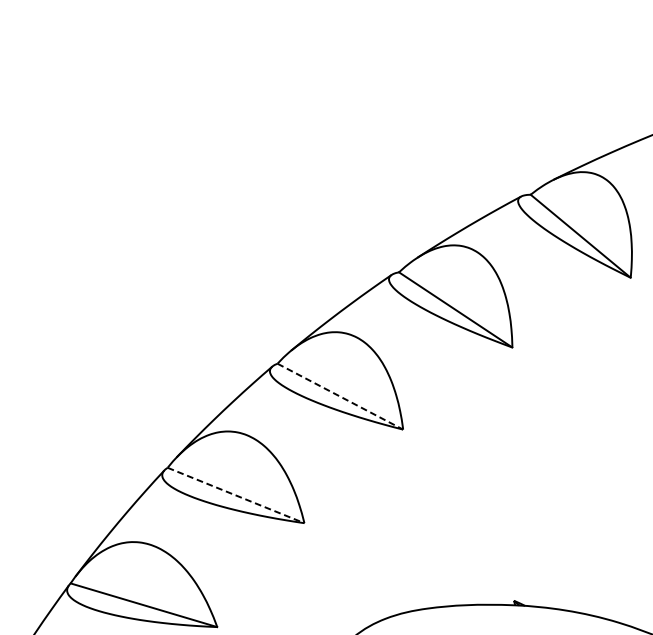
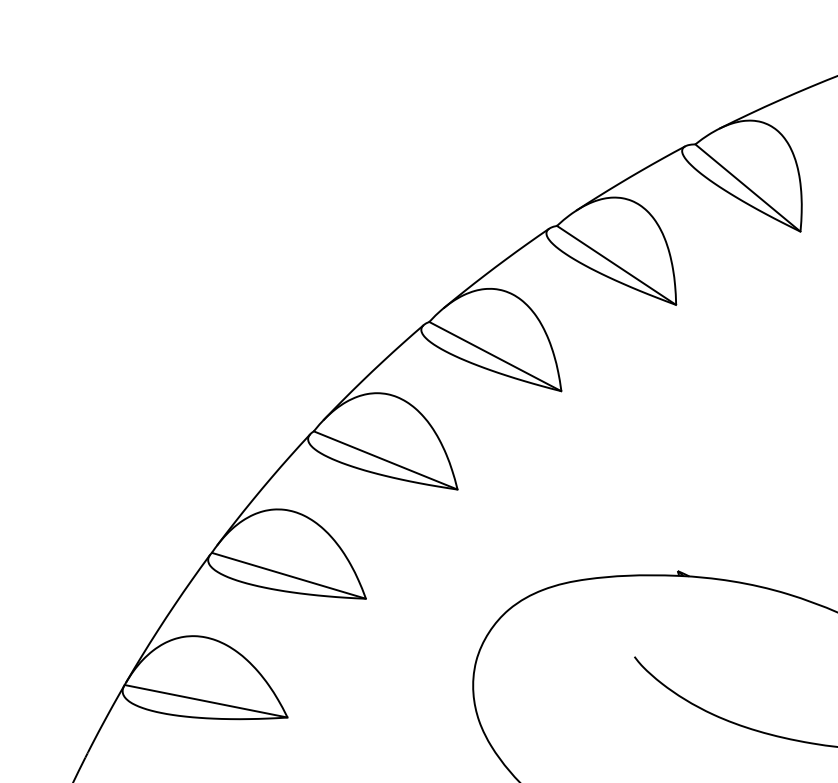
line: (340, 396) -> (495, 356), dashed -> solid
line: (235, 495) -> (385, 460), dashed -> solid

